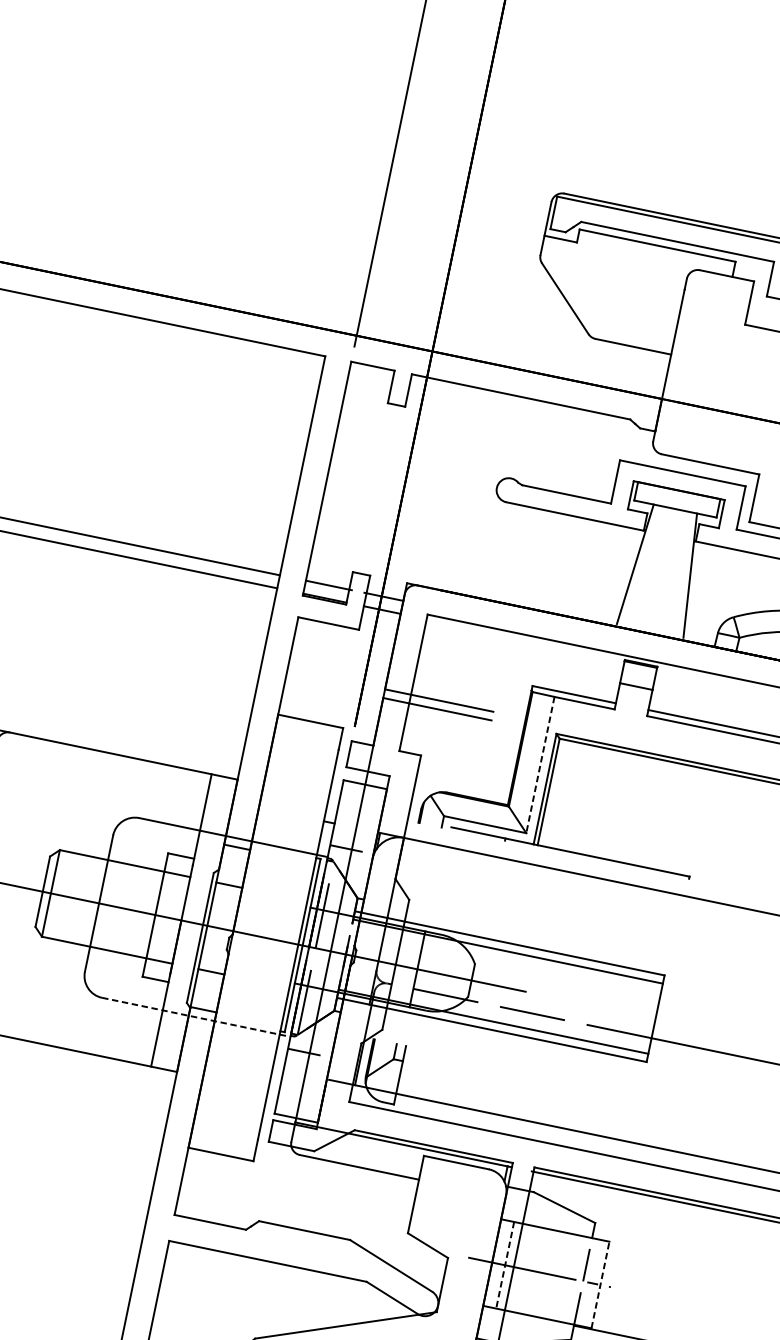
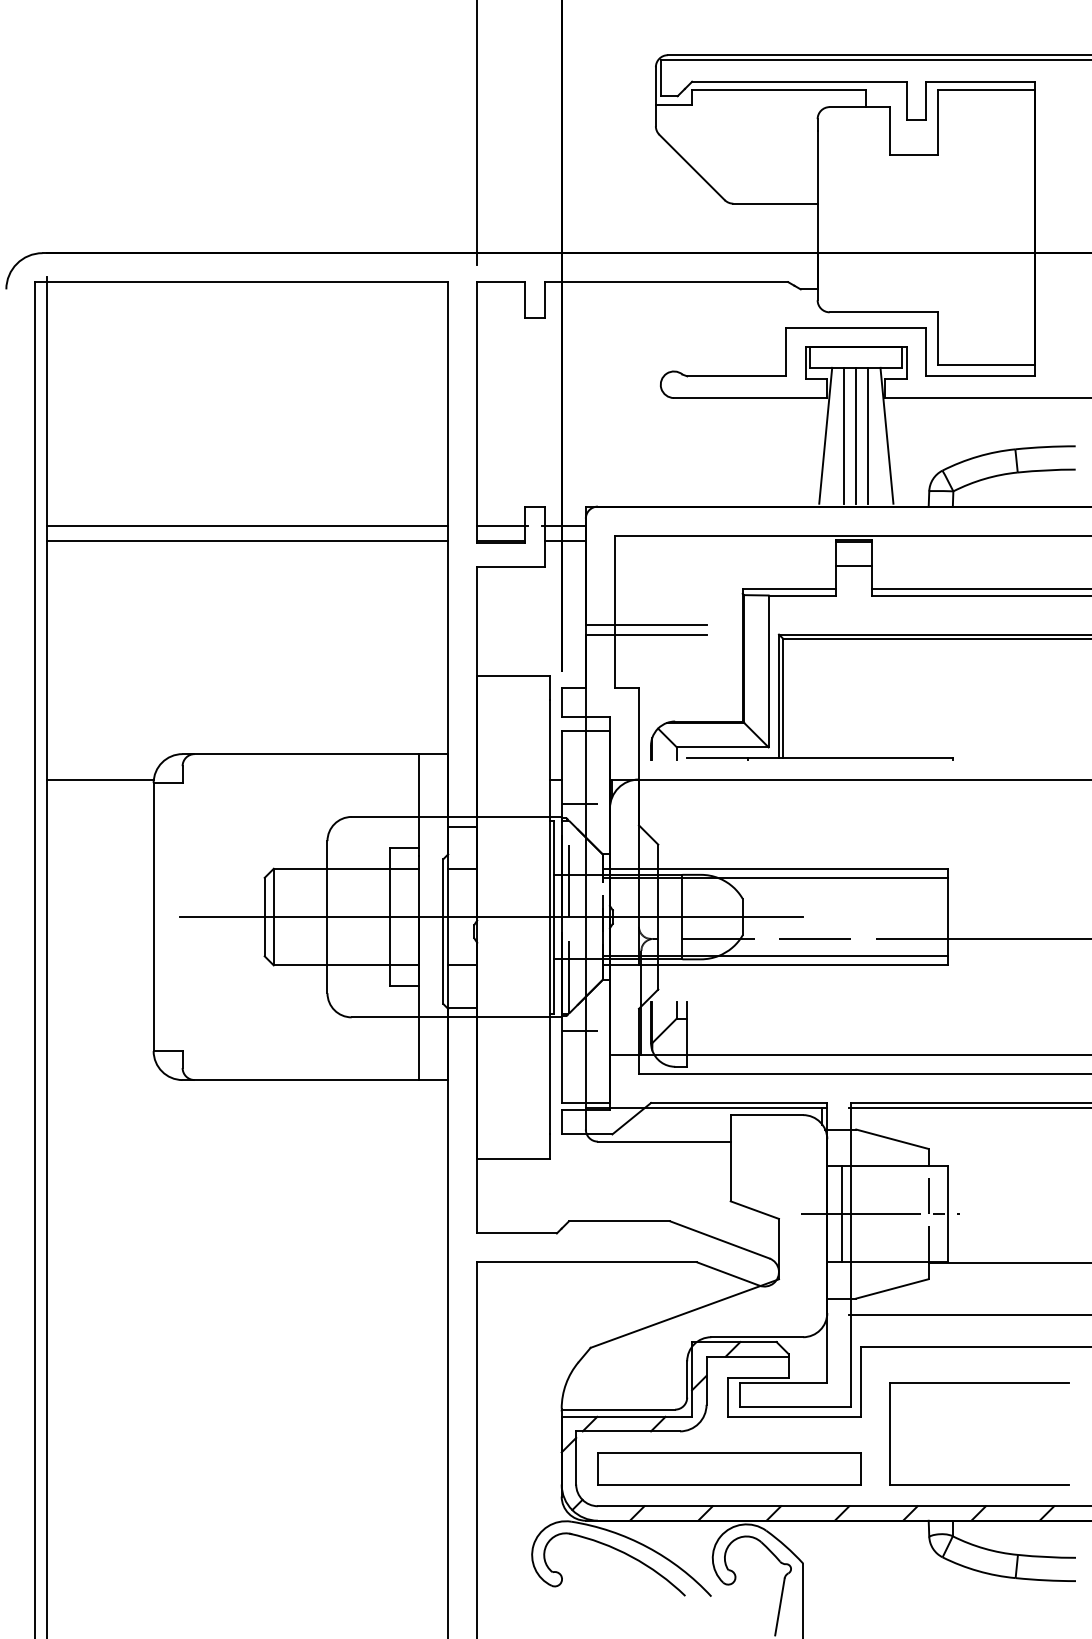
line: (652, 567) -> (844, 435), added
line: (663, 569) -> (856, 435), added
line: (673, 571) -> (868, 435), added
line: (540, 765) -> (768, 671), dashed -> solid
line: (197, 1017) -> (457, 1017), dashed -> solid
line: (504, 1265) -> (841, 1214), dashed -> solid
line: (601, 1284) -> (948, 1213), dashed -> solid

